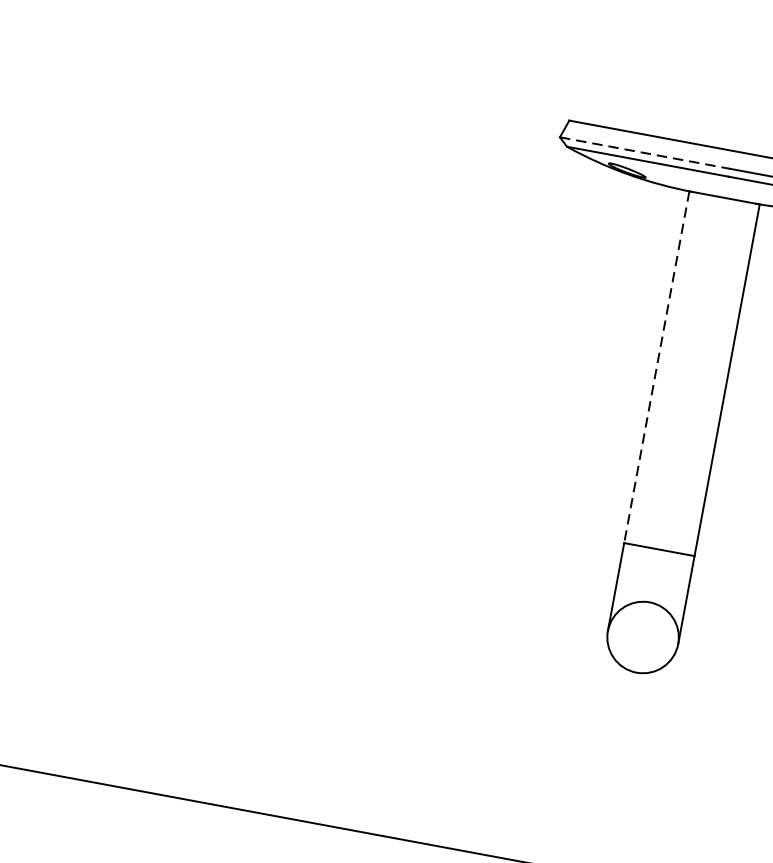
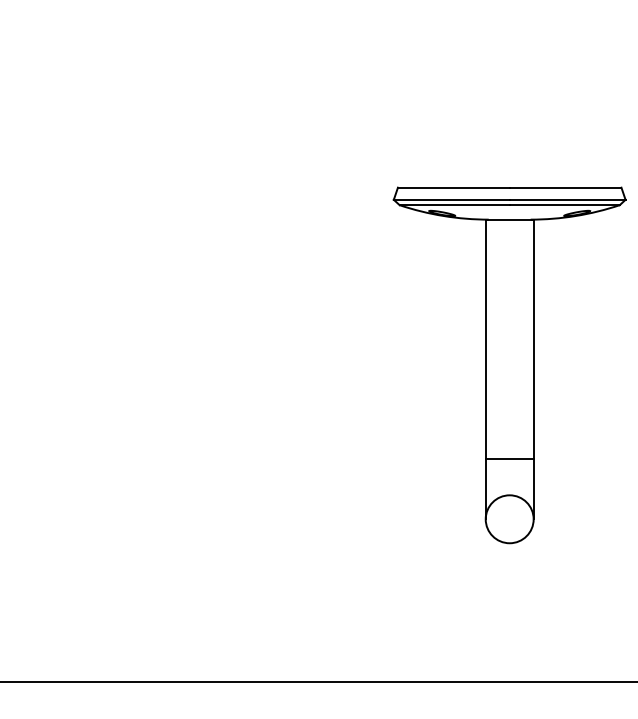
line: (644, 152) -> (451, 199), dashed -> solid
line: (656, 367) -> (485, 339), dashed -> solid

